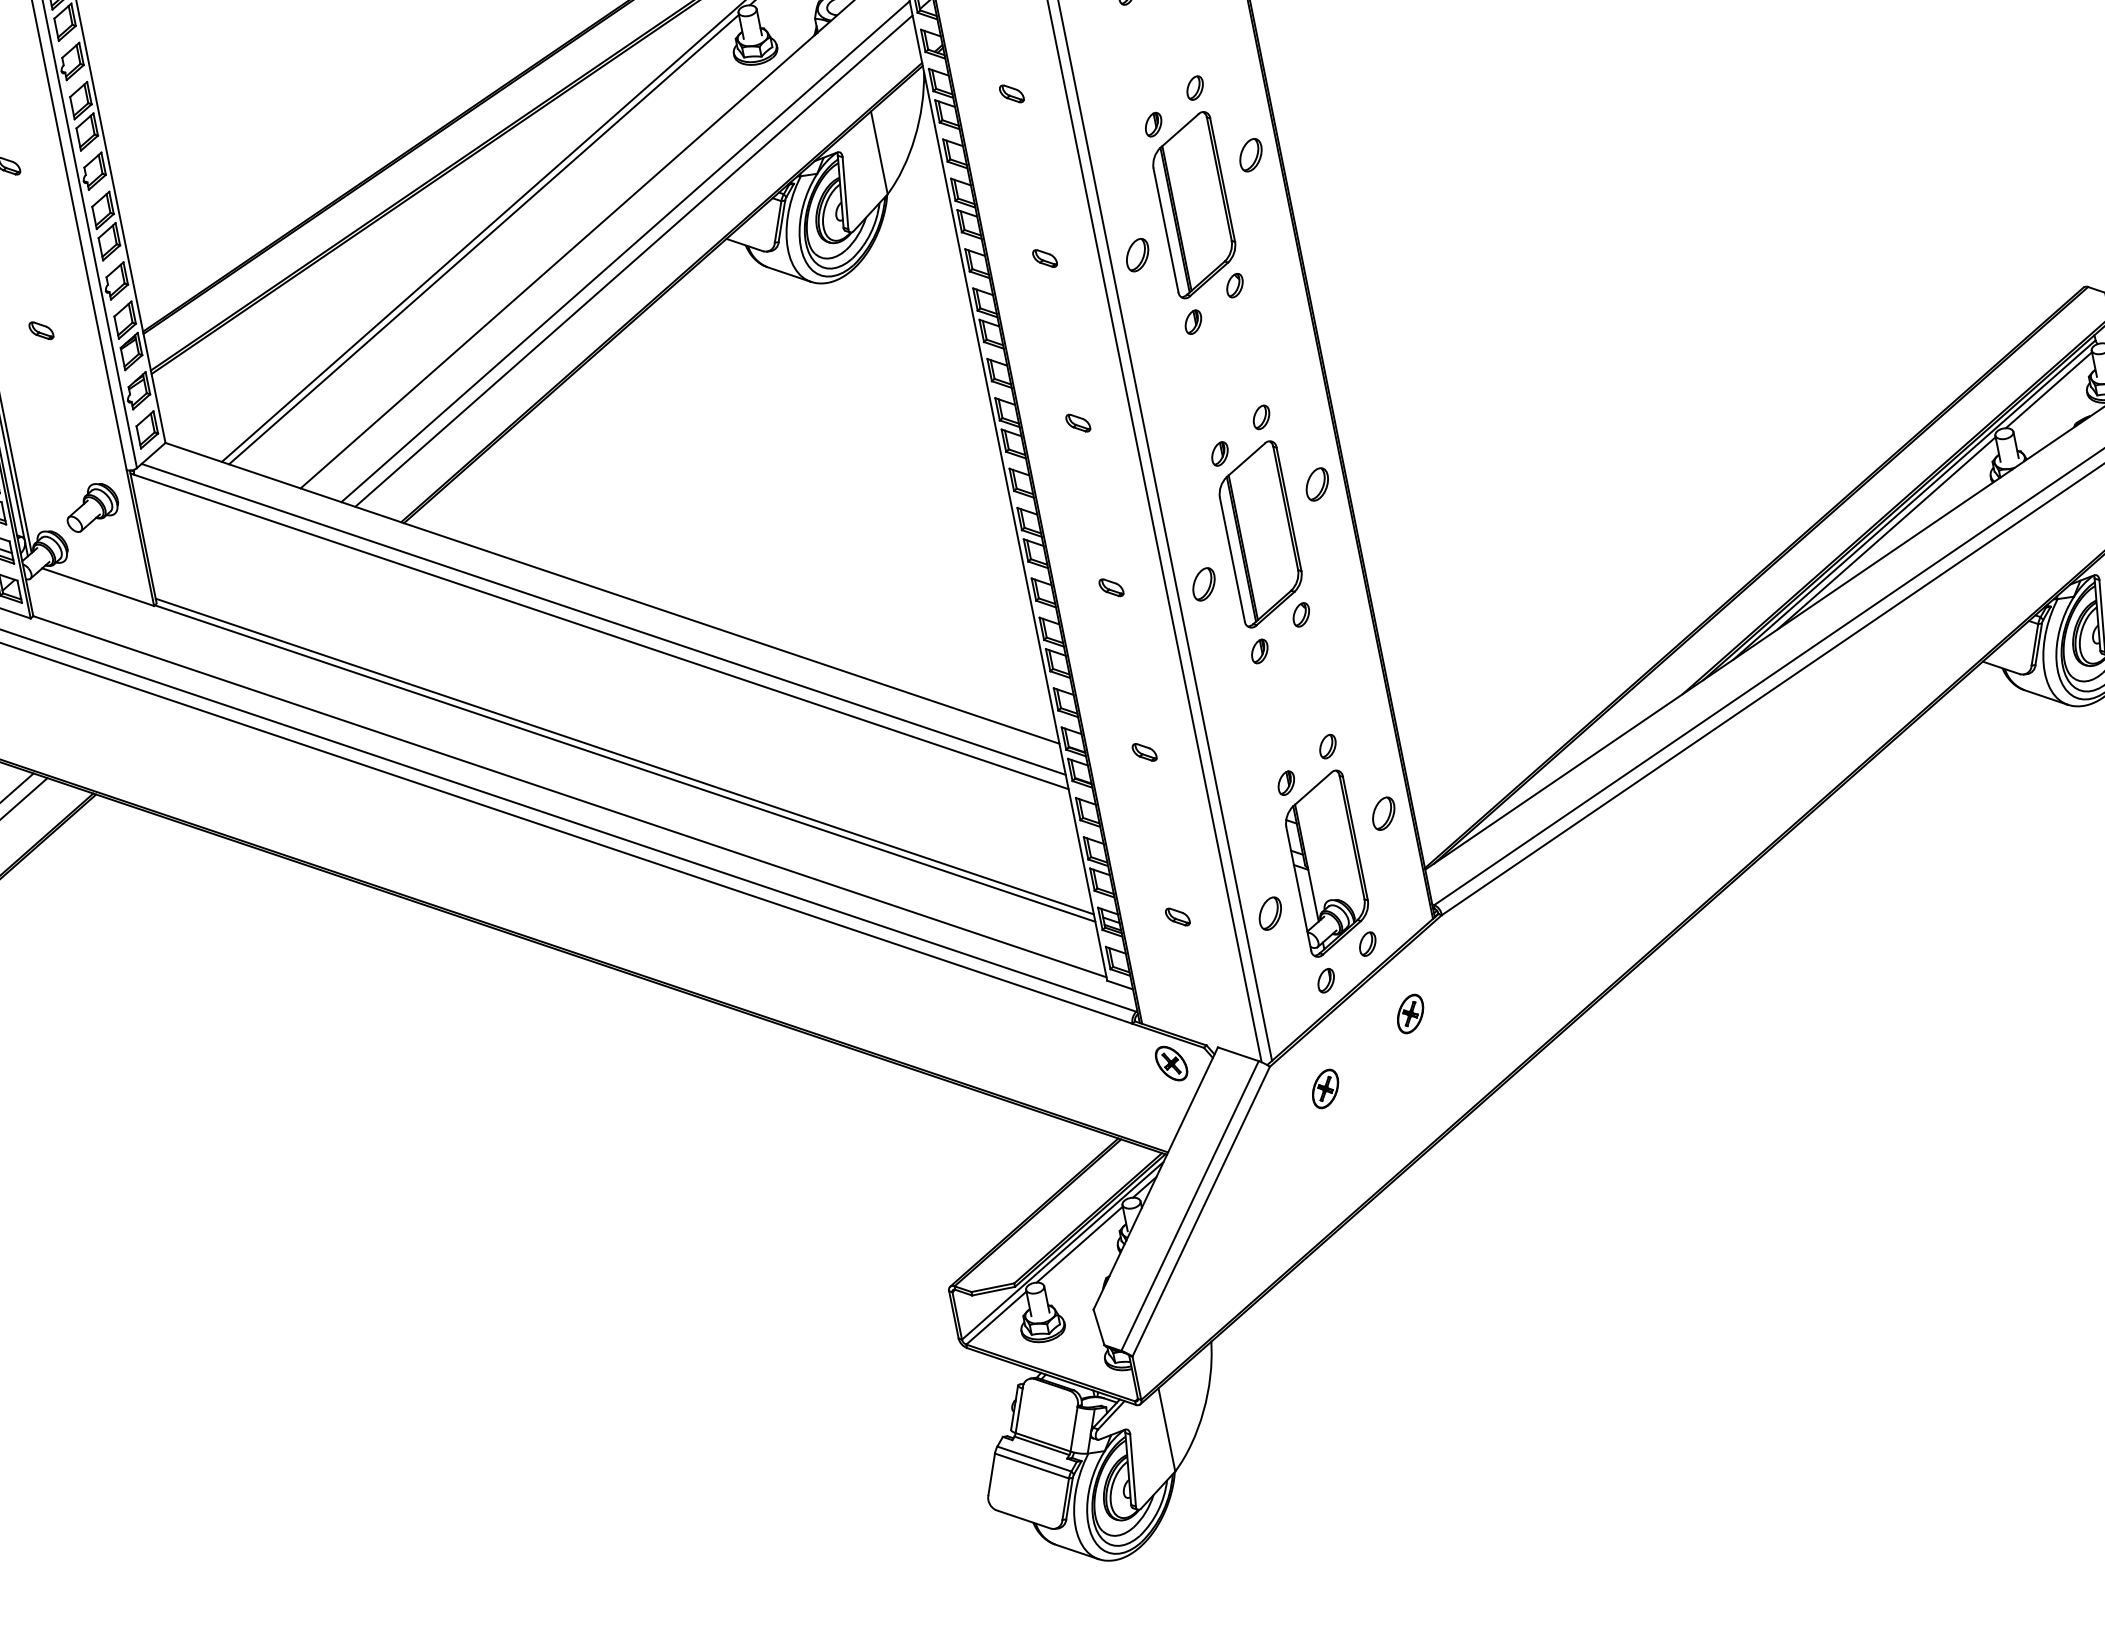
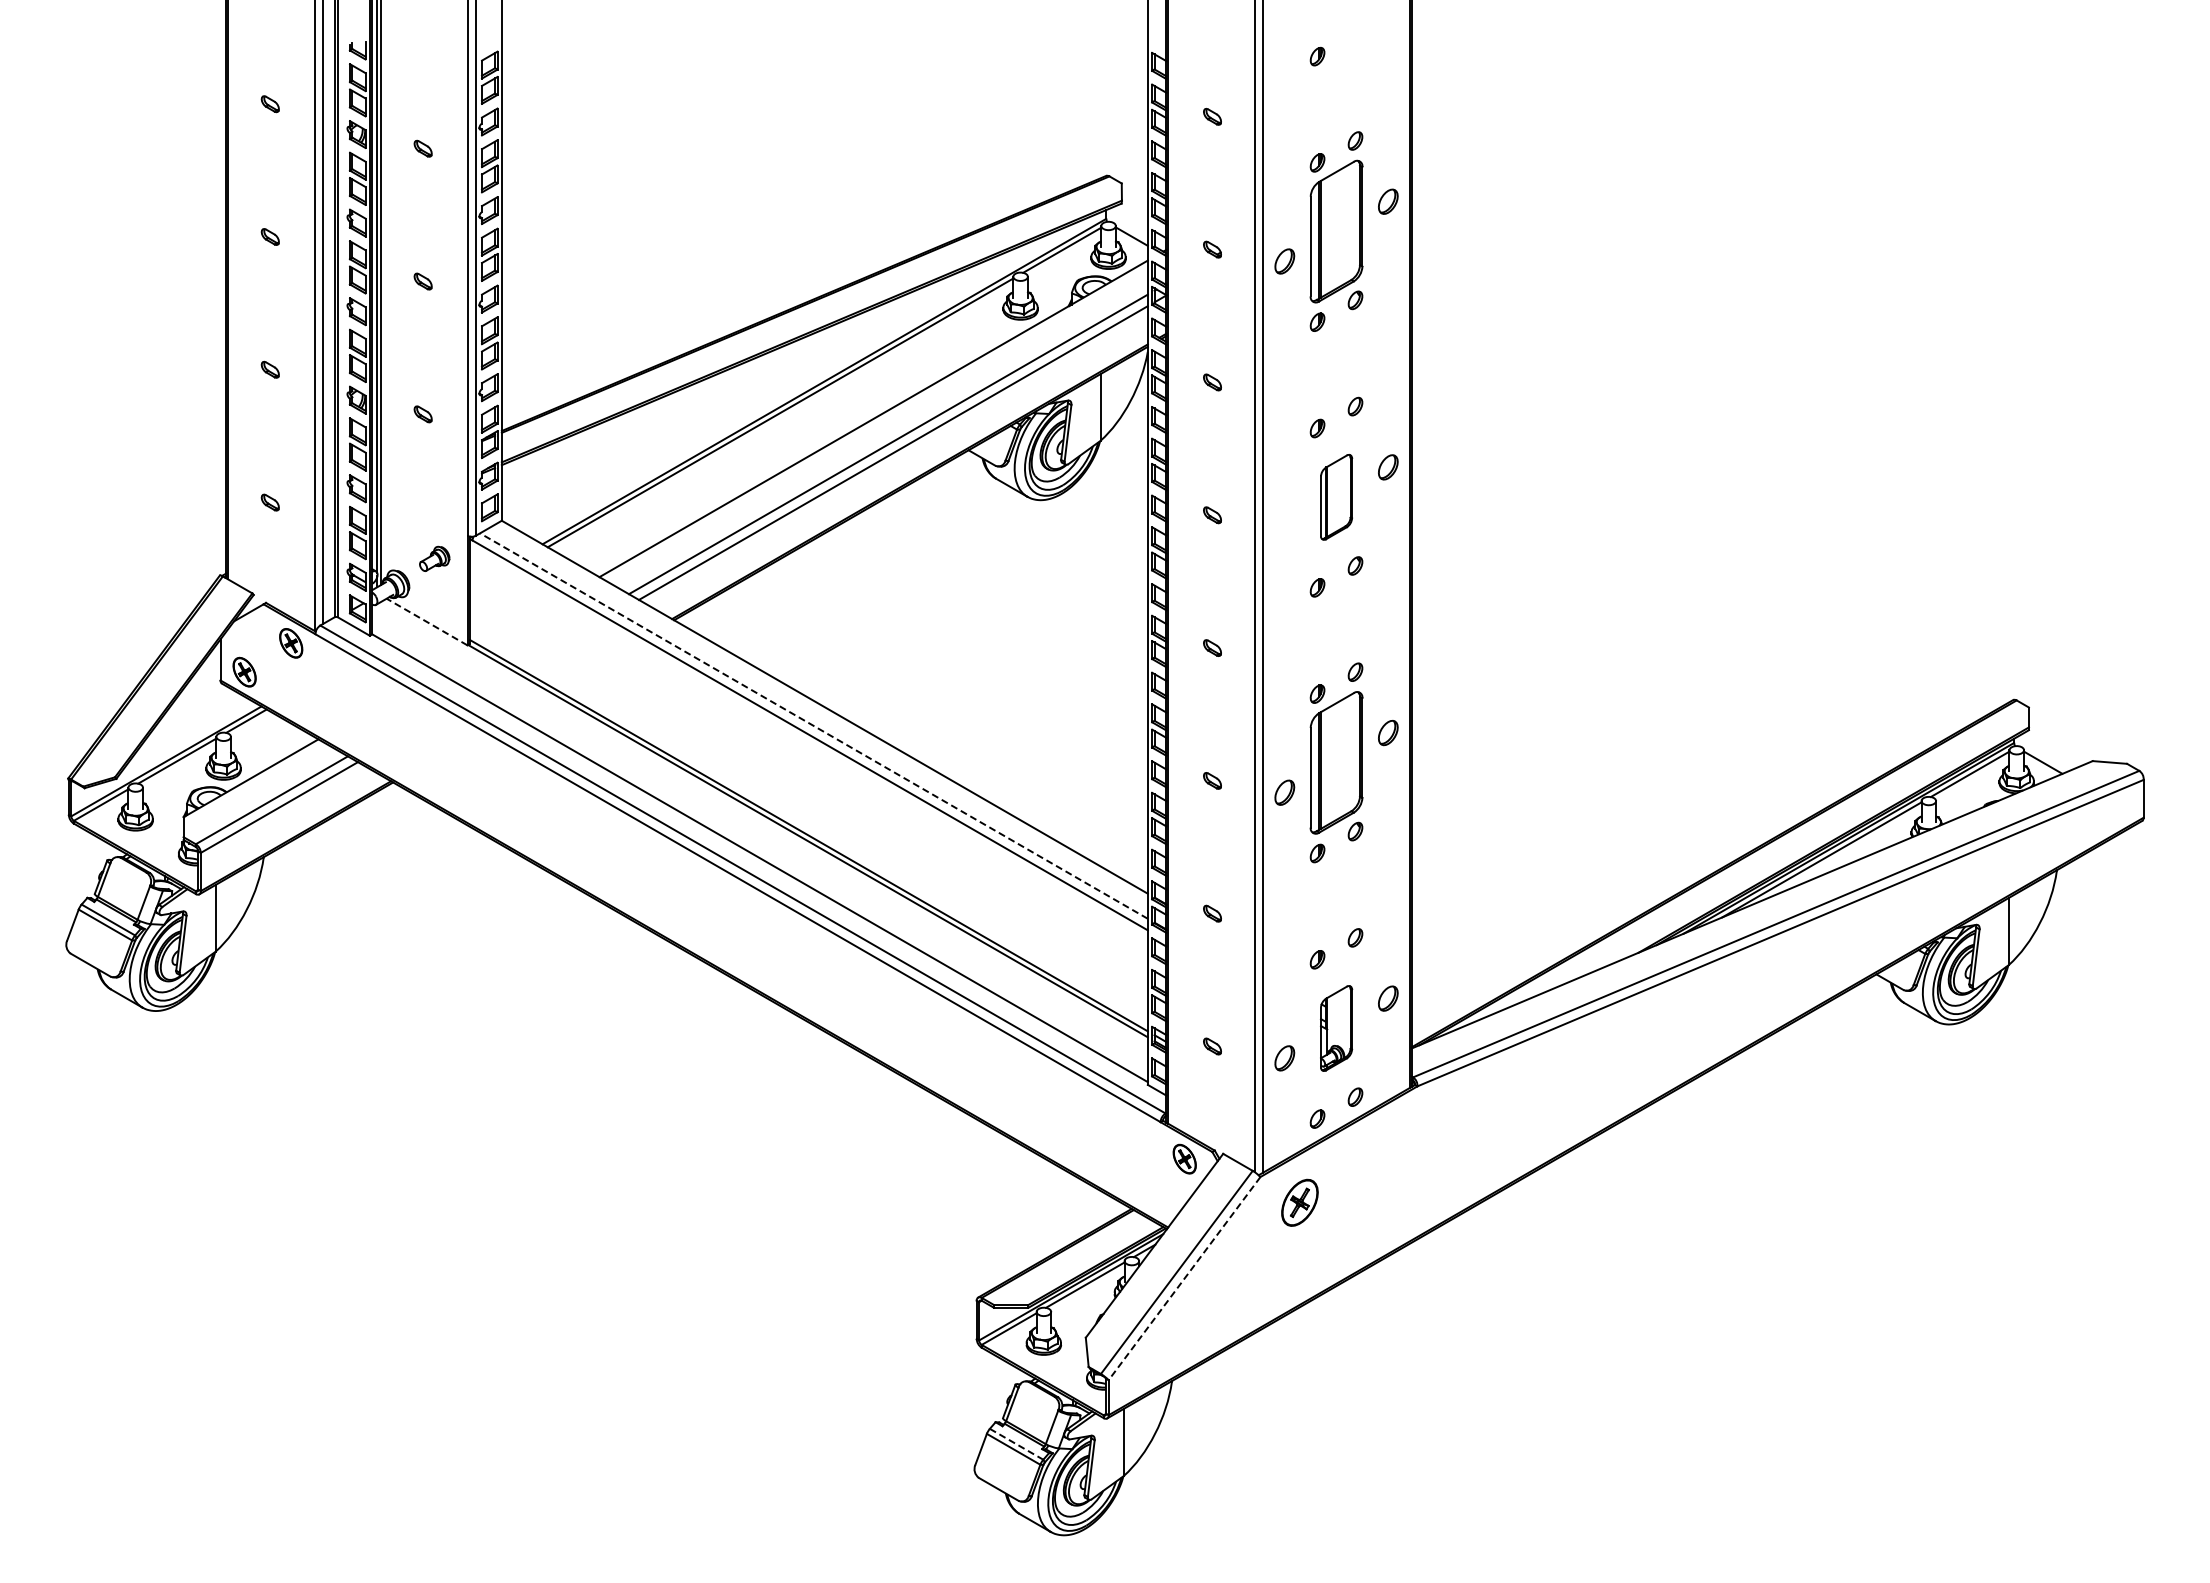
part: (1194, 205) -> (1336, 497), size x0.6
part: (1137, 255) -> (1284, 527), removed
part: (91, 506) -> (434, 558), size x0.7
line: (98, 587) -> (427, 622), solid -> dashed
line: (603, 620) -> (813, 726), solid -> dashed
part: (1327, 863) -> (1336, 1028), size x0.6
part: (1410, 1013) -> (1377, 1157), removed
part: (1325, 1088) -> (1300, 1202), size x1.6
line: (1201, 1211) -> (1184, 1278), solid -> dashed
line: (1034, 1459) -> (1016, 1444), solid -> dashed

